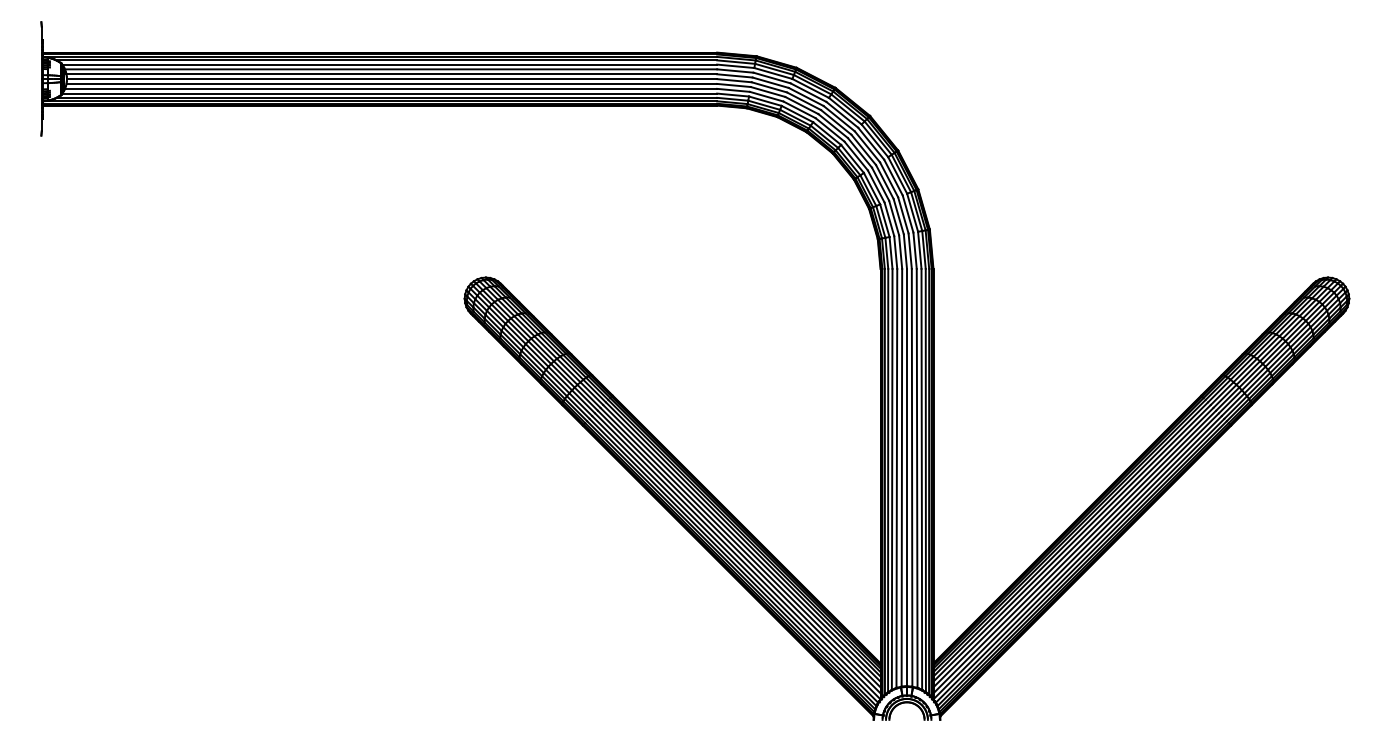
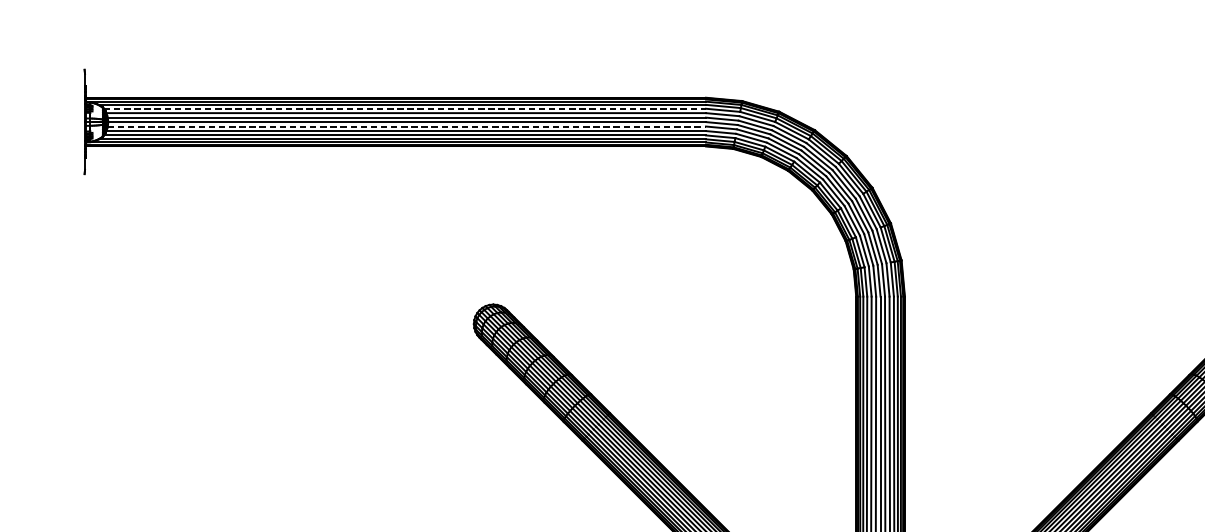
line: (390, 64) -> (405, 108), solid -> dashed
line: (392, 83) -> (407, 126), solid -> dashed

